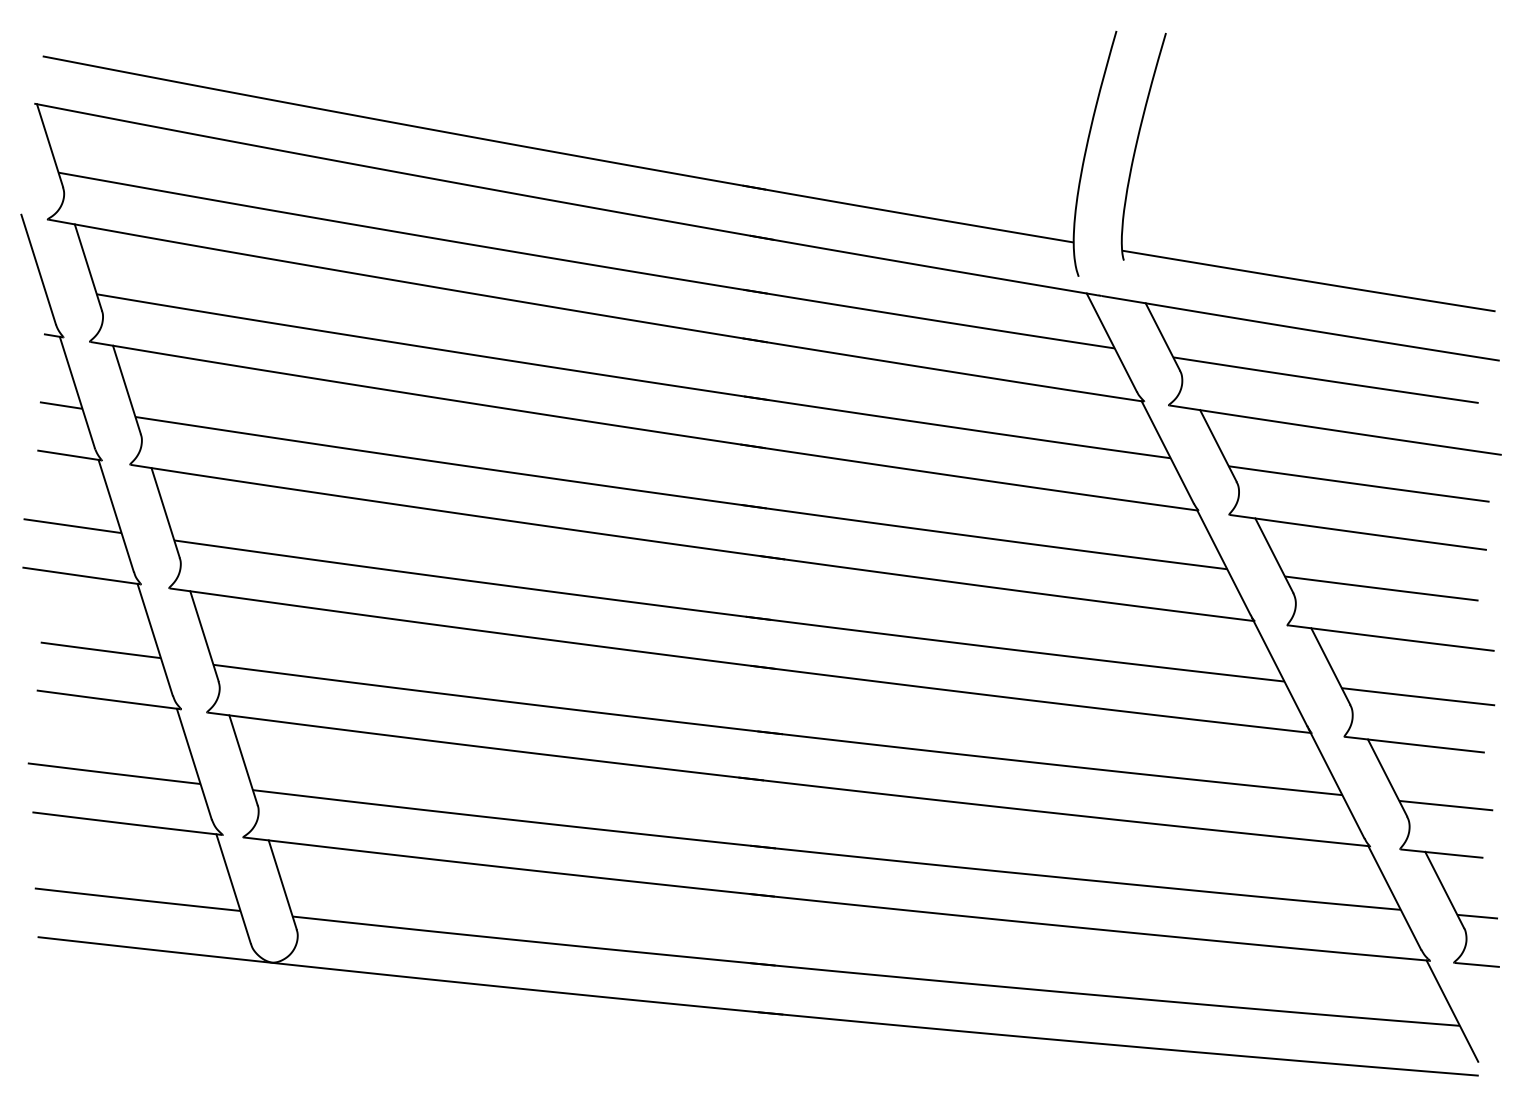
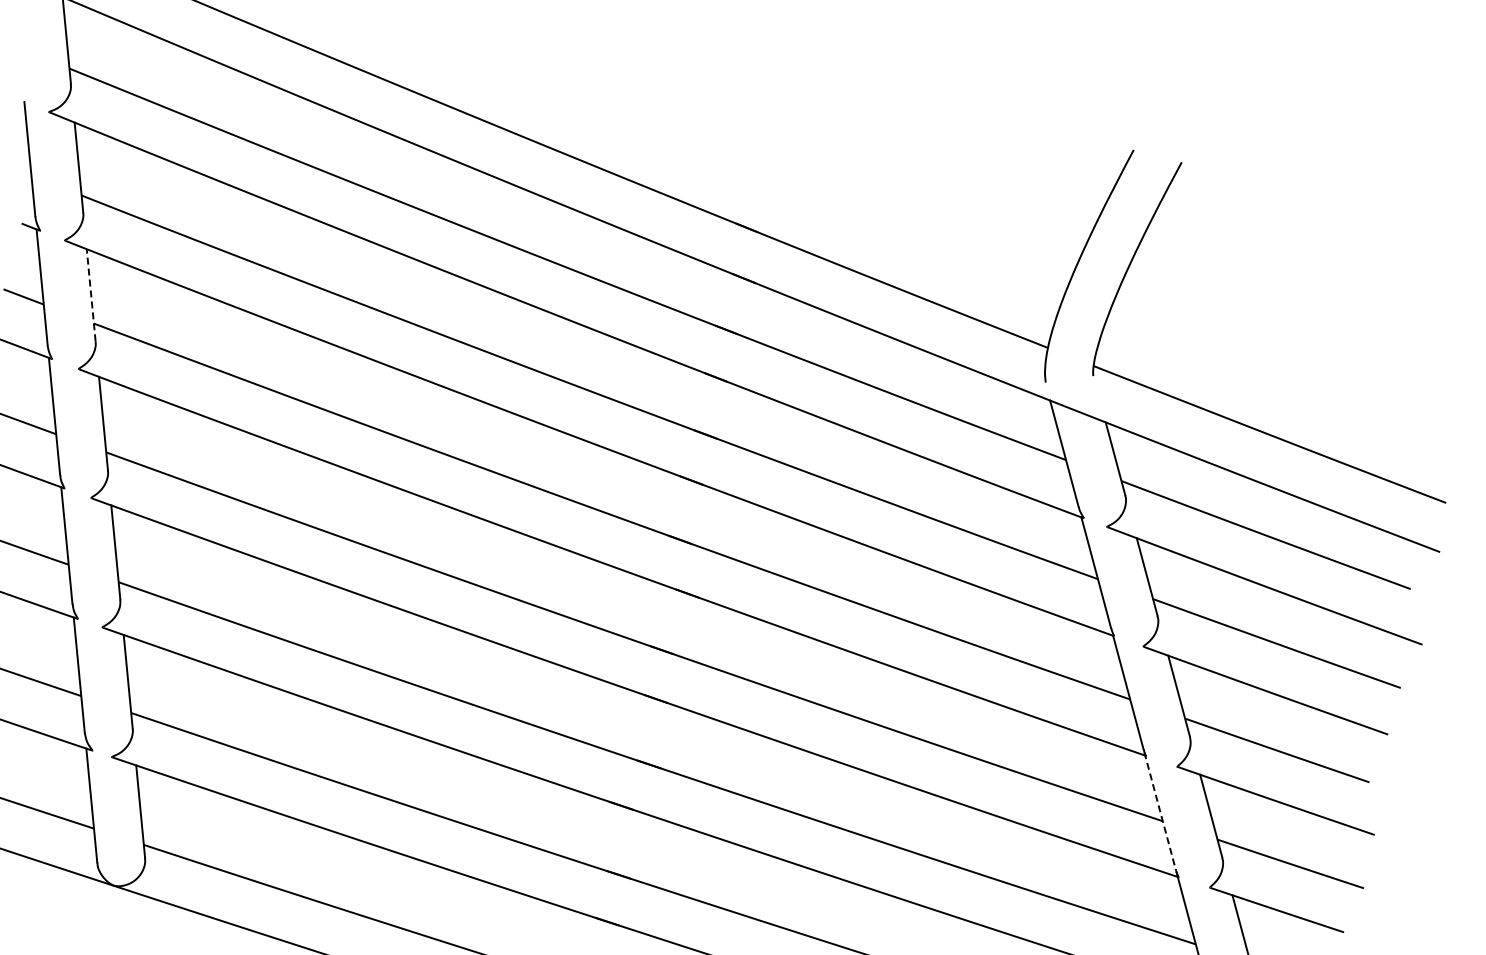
line: (126, 389) -> (90, 294), solid -> dashed
line: (1279, 672) -> (1159, 811), solid -> dashed

